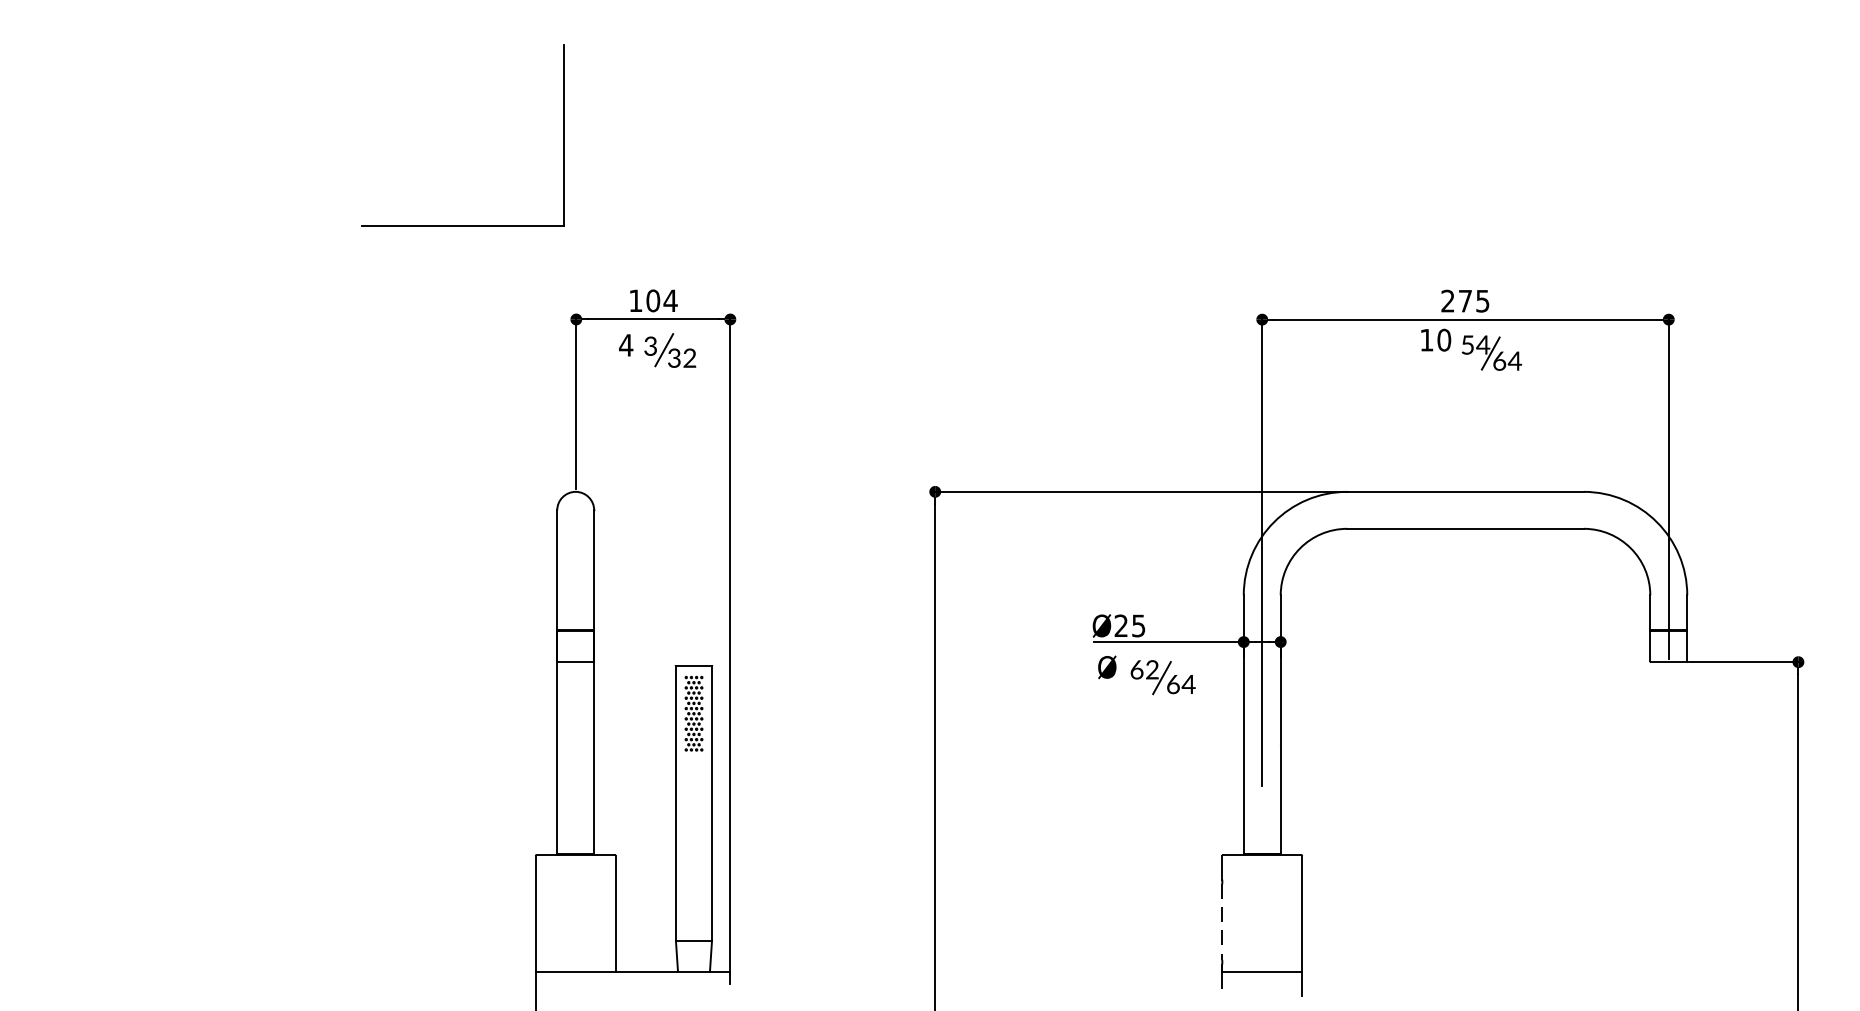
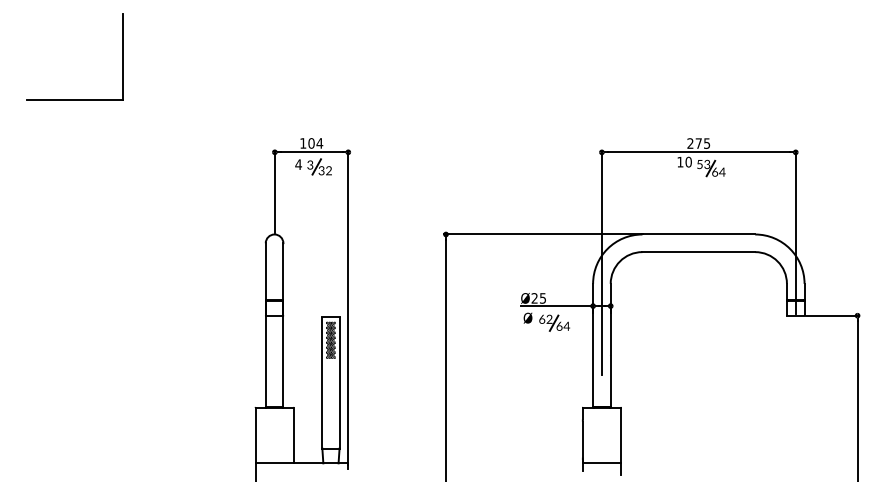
part: (462, 223) -> (74, 99), moved
text: (1483, 345) -> (707, 164), 54 -> 53
line: (1221, 923) -> (582, 440), dashed -> solid

